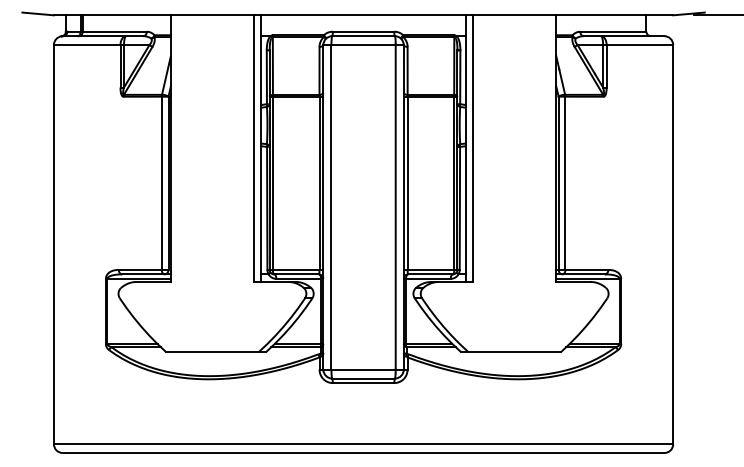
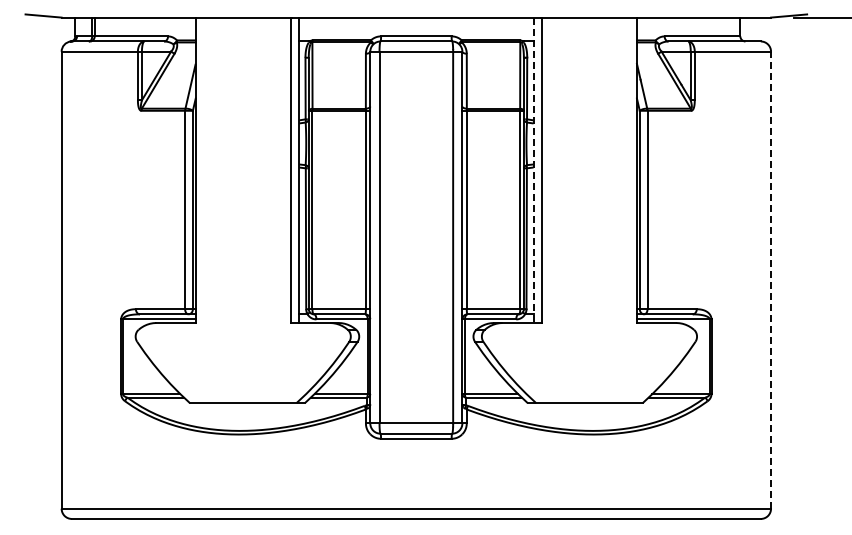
line: (465, 148) -> (533, 170), solid -> dashed
line: (673, 244) -> (771, 280), solid -> dashed

